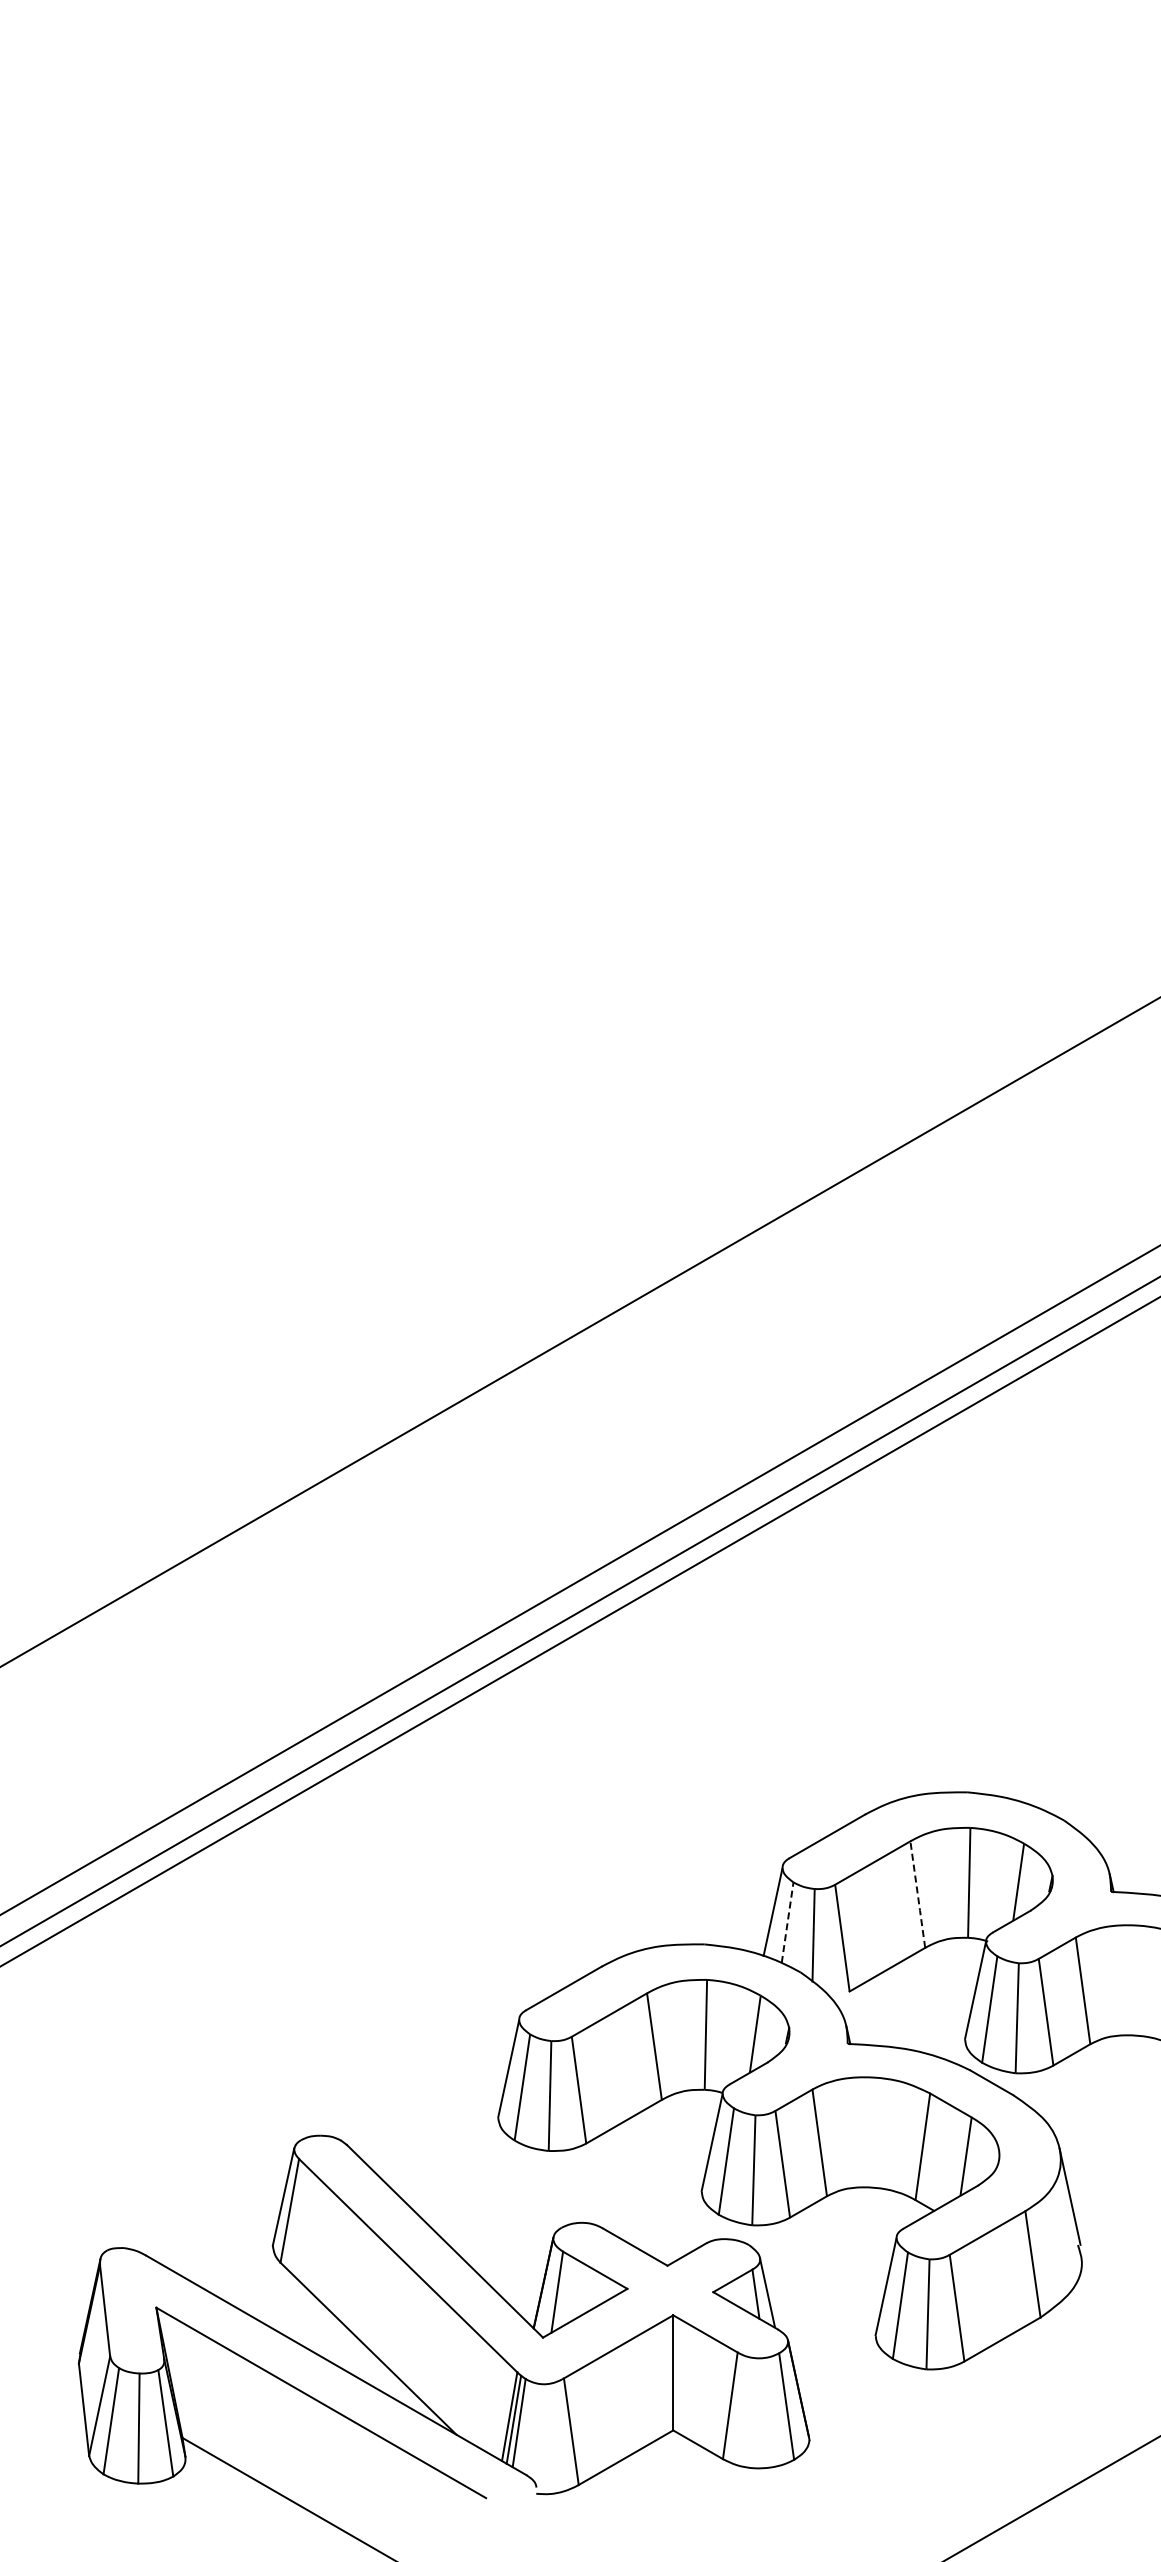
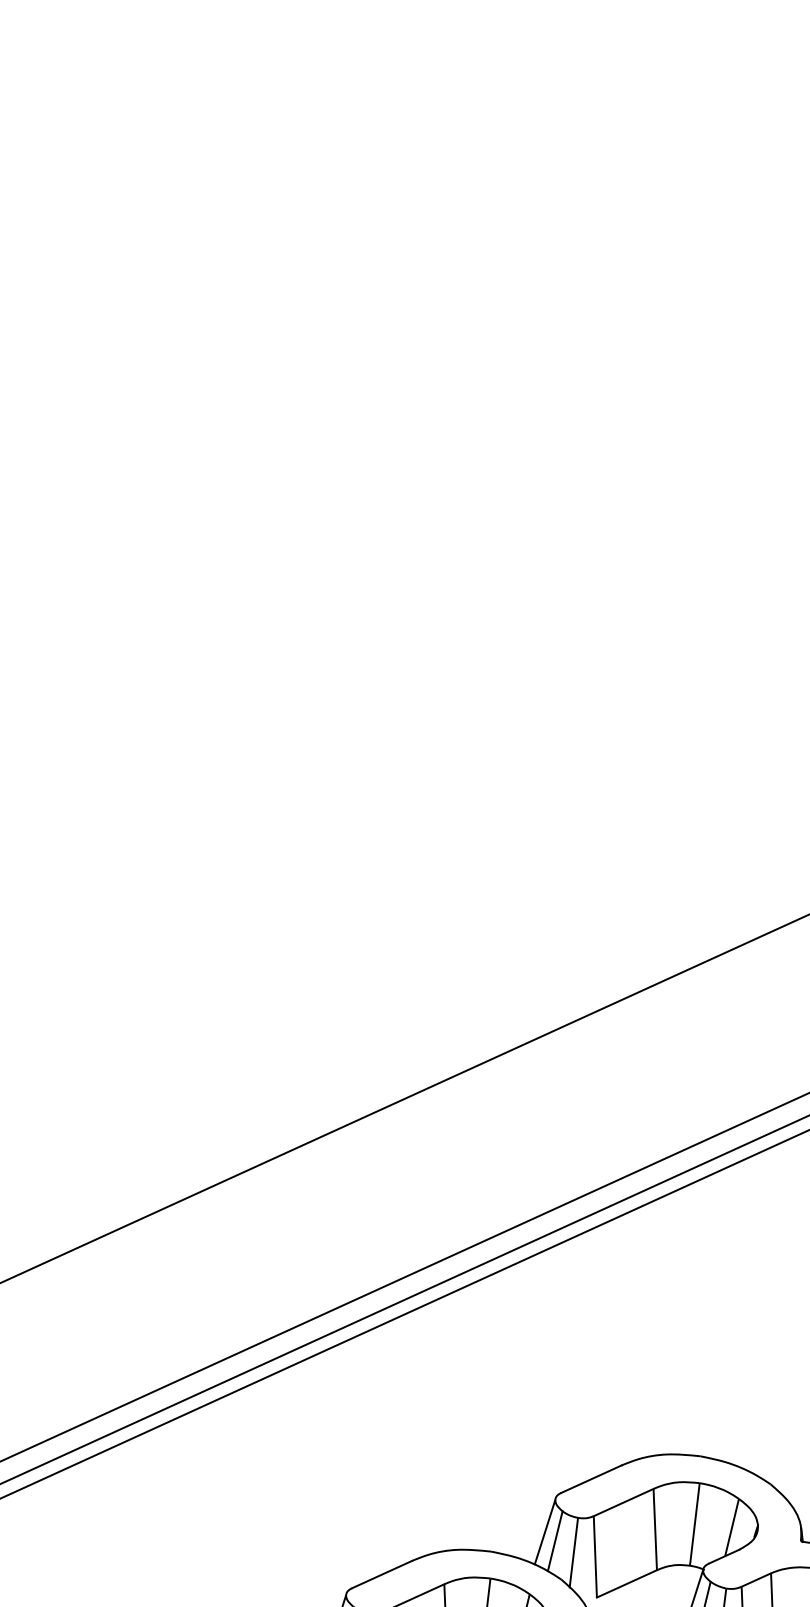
line: (917, 1894) -> (655, 1529), dashed -> solid
line: (787, 1922) -> (555, 1541), dashed -> solid

